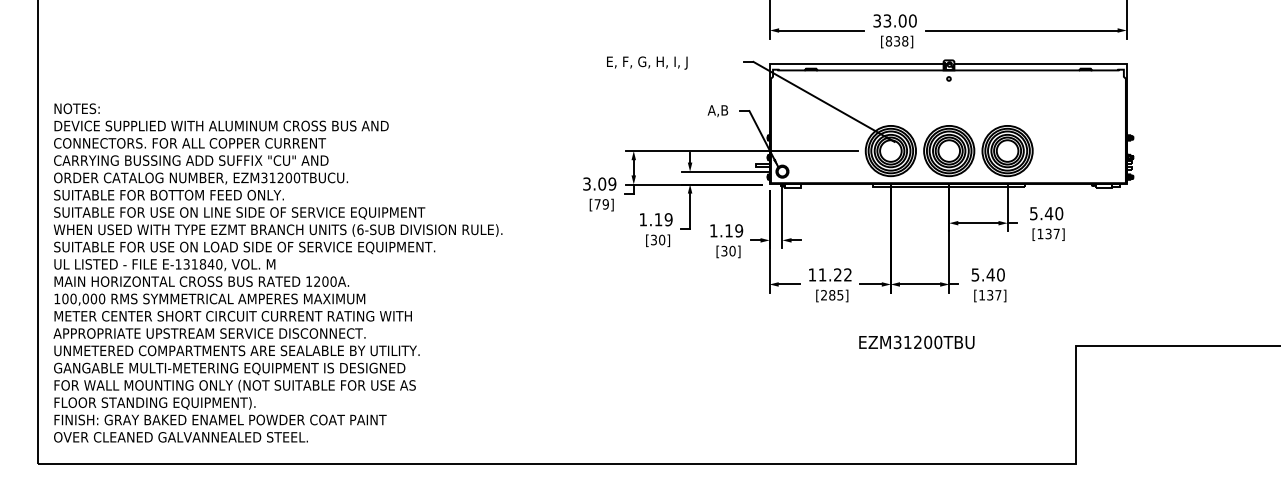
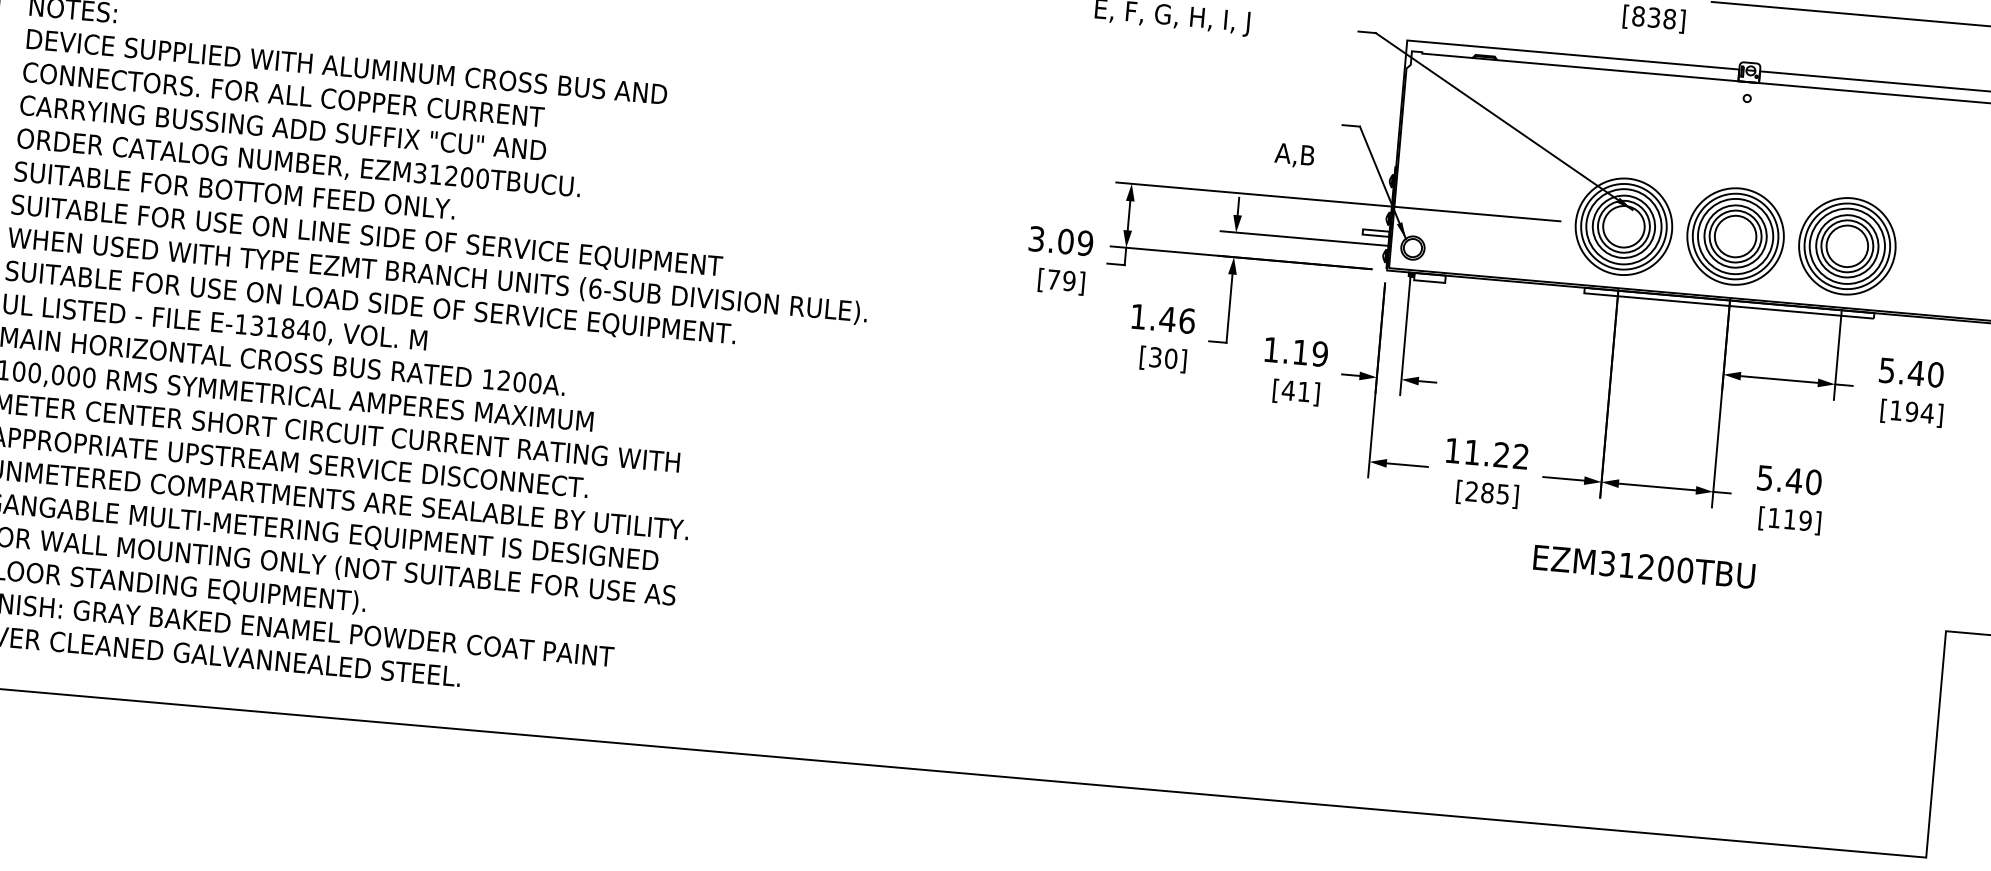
text: (717, 111) -> (1293, 156), moved
text: (663, 219) -> (1177, 319), 1.19 -> 1.46
text: (1052, 233) -> (1919, 411), [137] -> [194]
text: (728, 250) -> (1296, 389), [30] -> [41]
text: (994, 295) -> (1798, 520), [137] -> [119]
text: (916, 342) -> (1643, 566), moved

